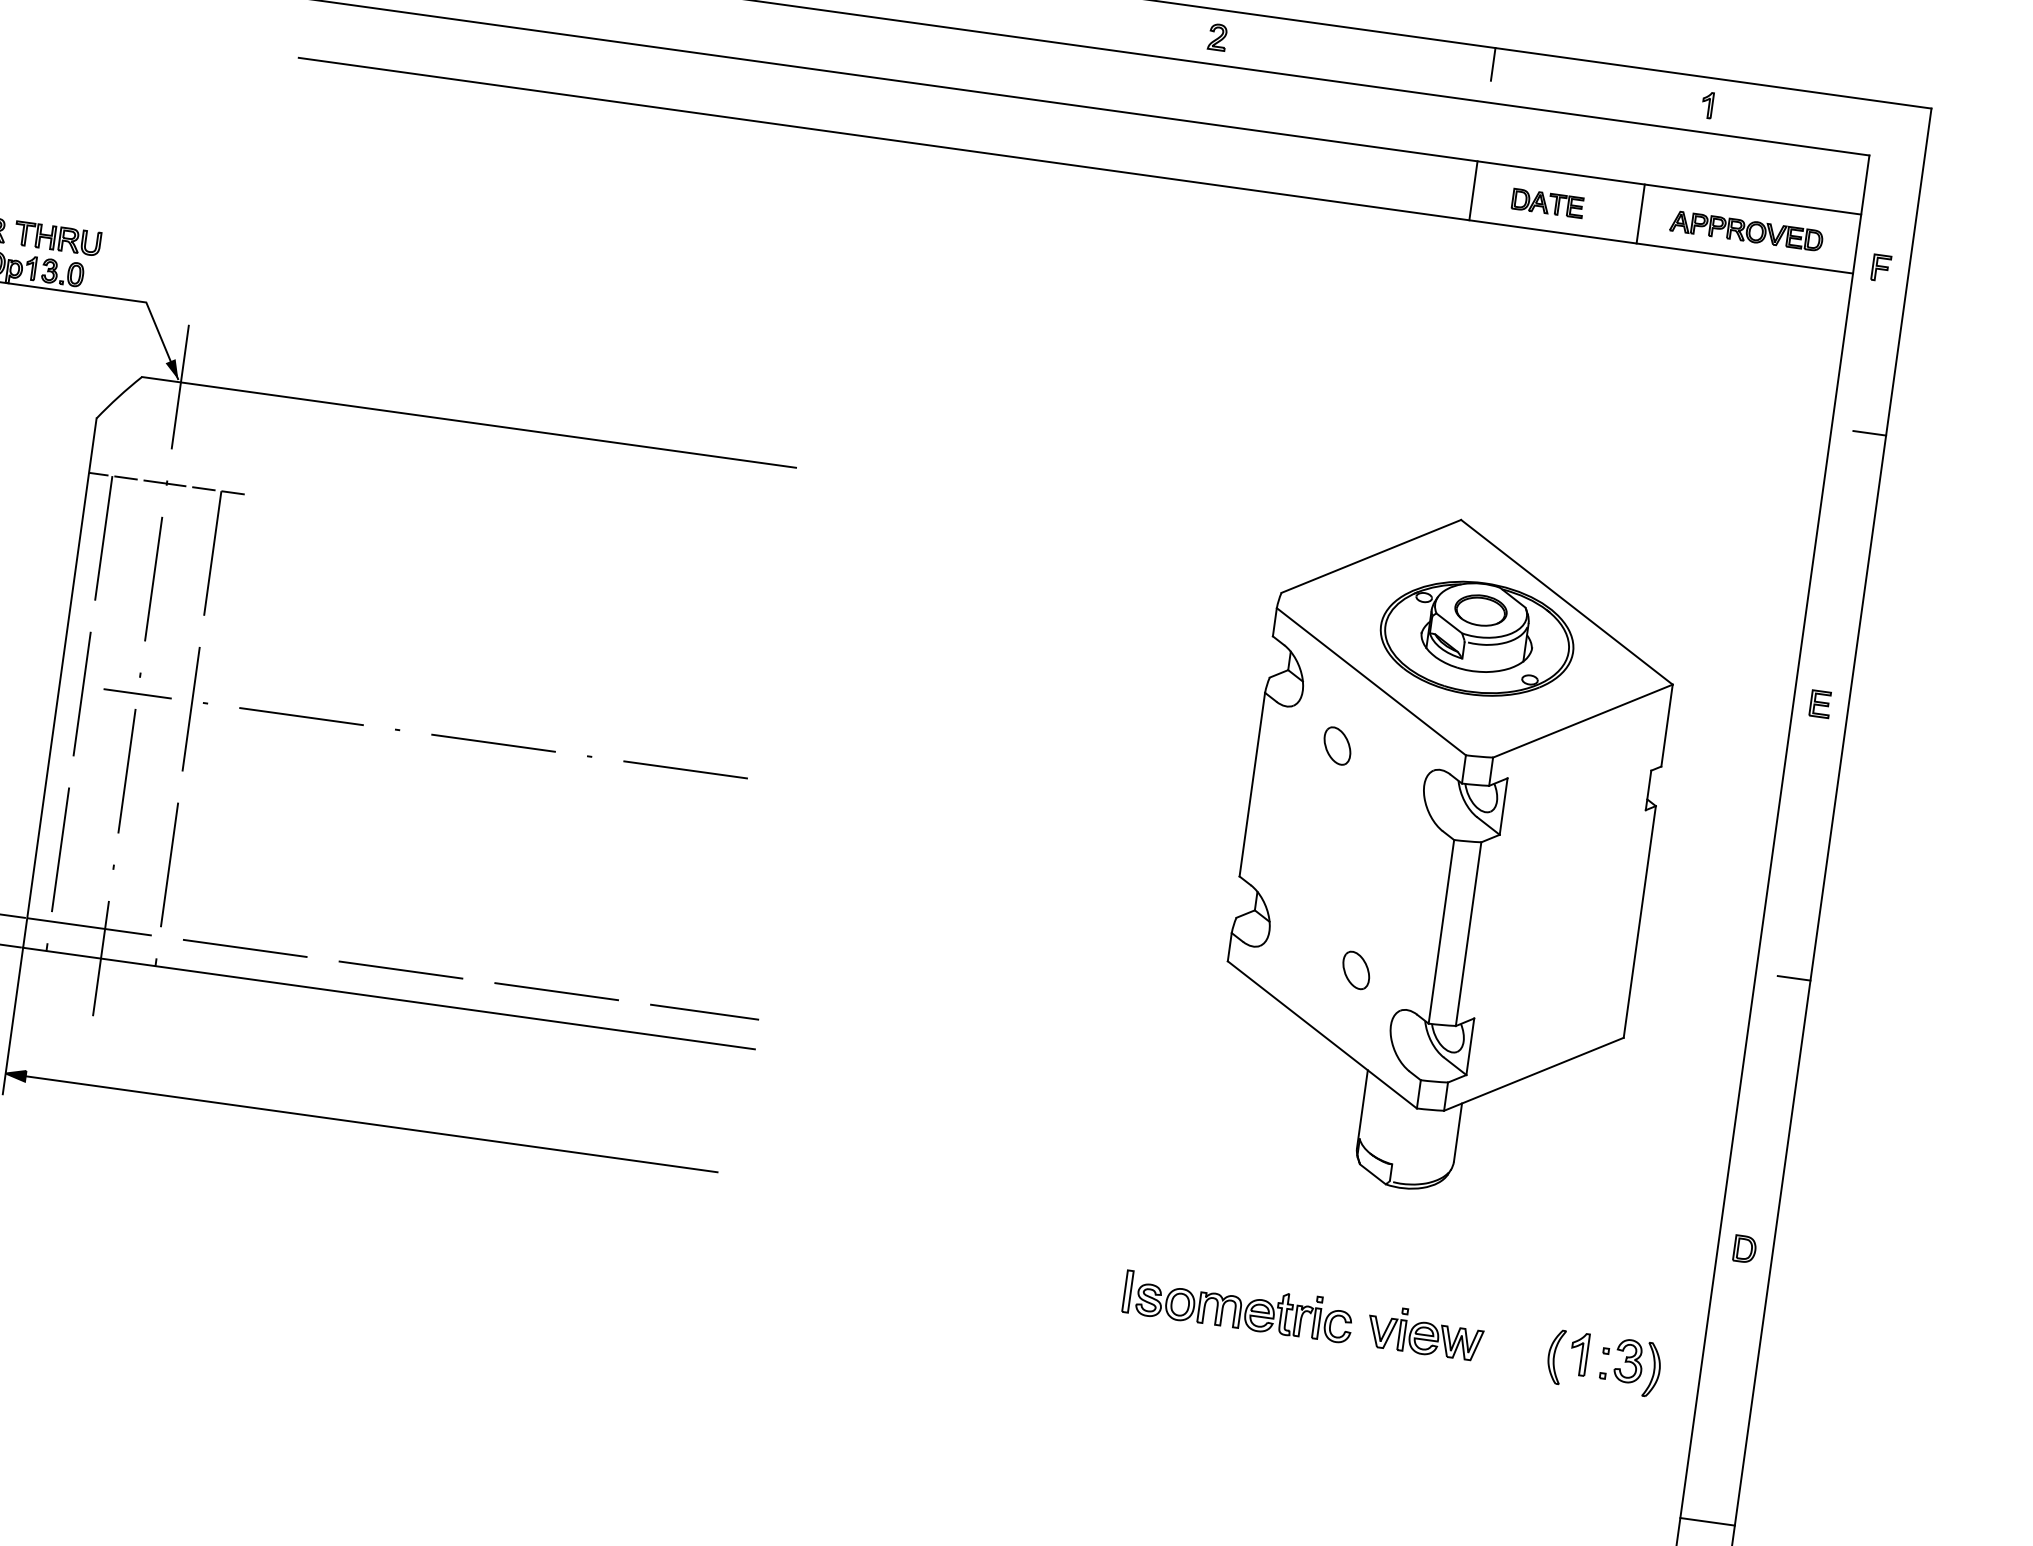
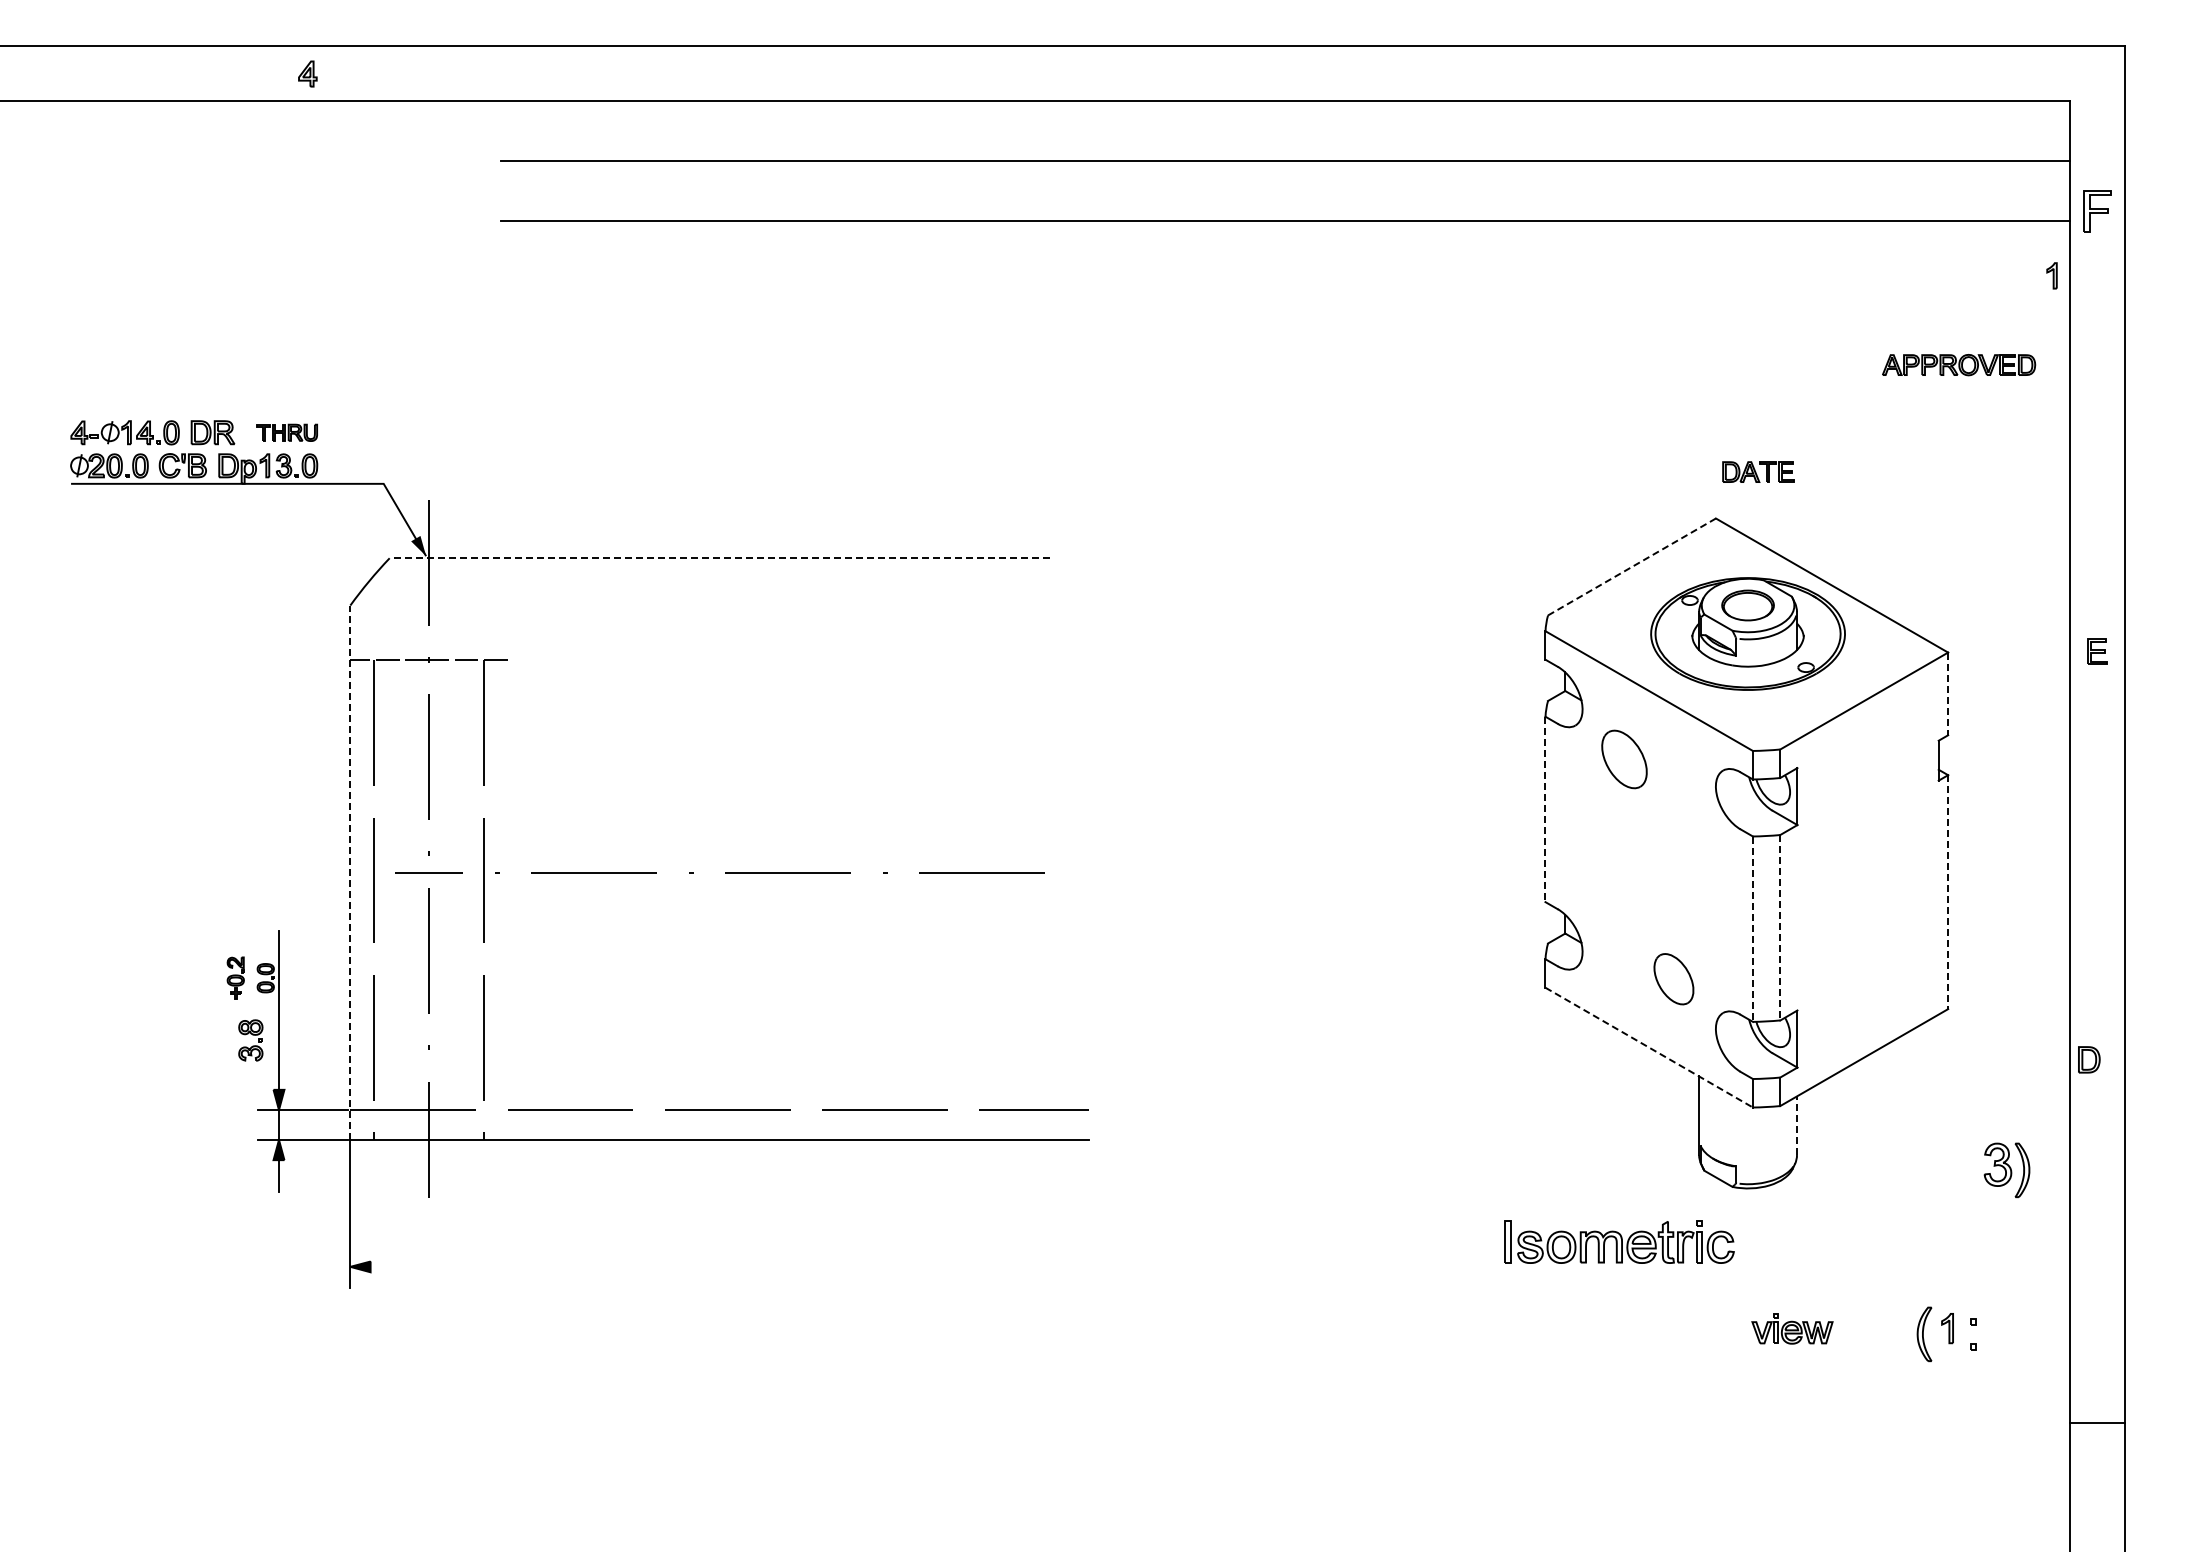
part: (1217, 36) -> (1408, 73), removed
line: (1493, 64) -> (1685, 62), removed
part: (1707, 104) -> (2051, 275), moved
line: (1473, 190) -> (1682, 190), removed
part: (1548, 202) -> (1758, 471), moved
line: (1640, 213) -> (1851, 190), removed
part: (1747, 231) -> (1959, 365), moved
part: (58, 238) -> (287, 432), size x0.7
part: (1881, 268) -> (2097, 211), size x1.6
line: (468, 422) -> (719, 558), solid -> dashed
line: (1869, 433) -> (2108, 376), removed
line: (1370, 556) -> (1631, 567), solid -> dashed
line: (60, 682) -> (350, 872), solid -> dashed
line: (1667, 726) -> (1948, 694), solid -> dashed
part: (1337, 746) -> (1624, 759), size x1.6
line: (1252, 784) -> (1545, 809), solid -> dashed
line: (1640, 922) -> (1948, 892), solid -> dashed
line: (1440, 932) -> (1752, 929), solid -> dashed
line: (1468, 933) -> (1780, 927), solid -> dashed
part: (1355, 969) -> (1673, 978), size x1.4
line: (1793, 978) -> (2108, 926), removed
line: (1322, 1034) -> (1649, 1047), solid -> dashed
line: (371, 1123) -> (719, 1266), removed
line: (1458, 1132) -> (1797, 1125), solid -> dashed
part: (1745, 1248) -> (2089, 1059), moved
part: (1238, 1306) -> (1619, 1241), moved
part: (1425, 1332) -> (1792, 1328), size x0.7
part: (1579, 1354) -> (1947, 1328), size x0.7
part: (1636, 1368) -> (2006, 1170), moved
line: (1707, 1521) -> (2097, 1422), moved

